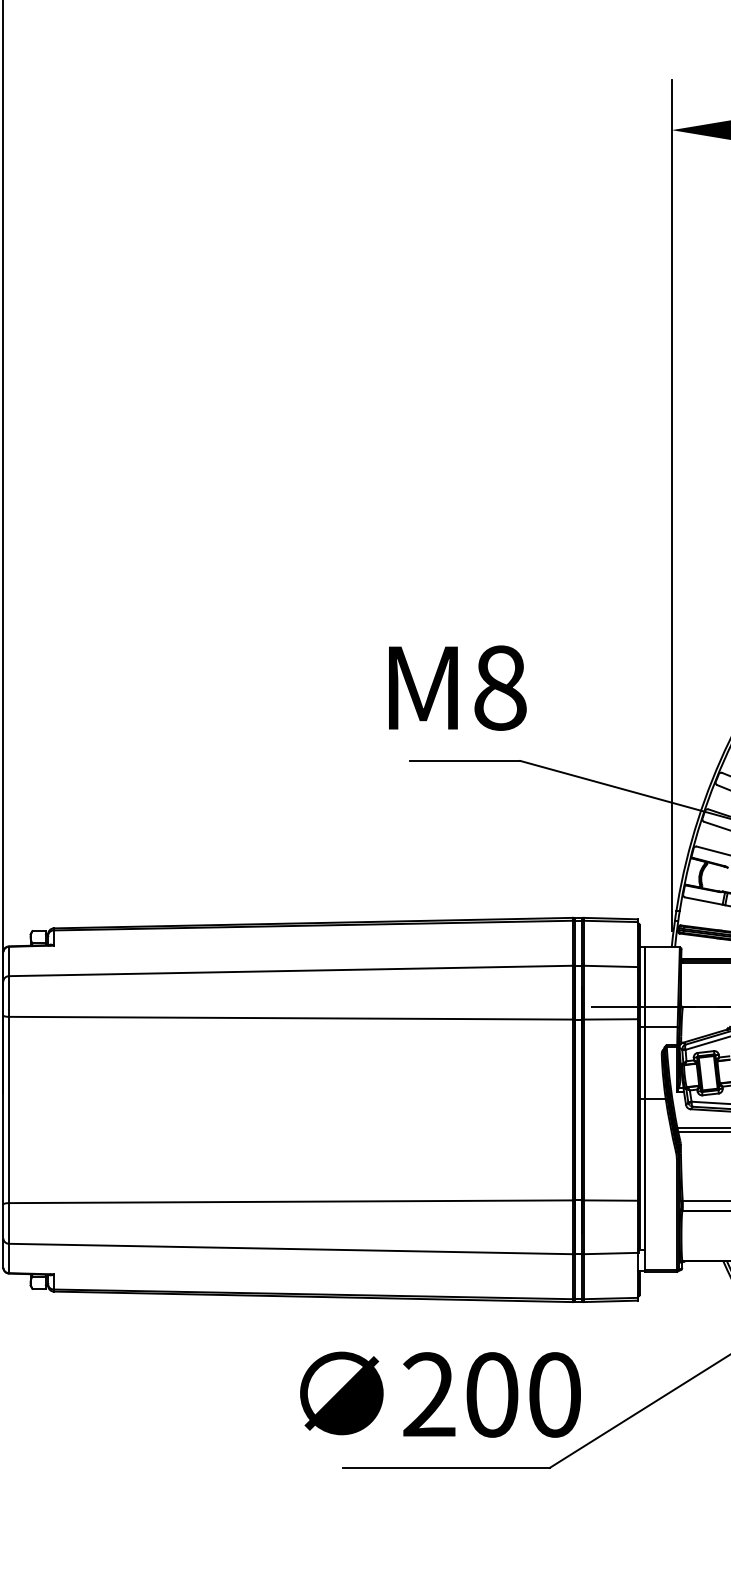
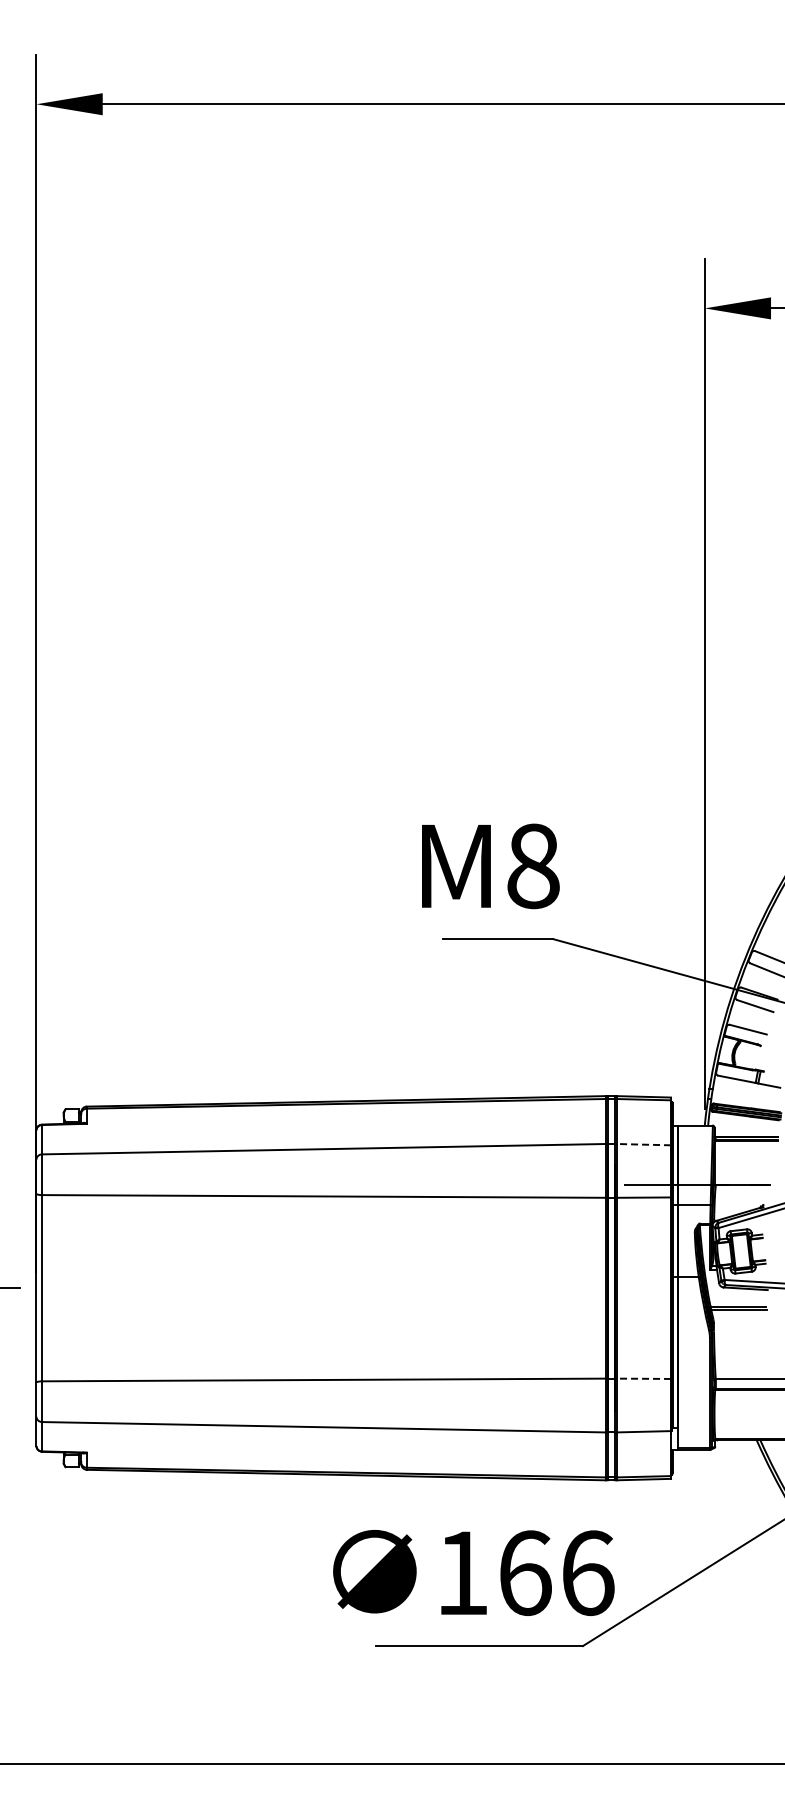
line: (610, 966) -> (643, 1144), solid -> dashed
line: (610, 1200) -> (643, 1378), solid -> dashed
text: (492, 1395) -> (525, 1573), 200 -> 166

